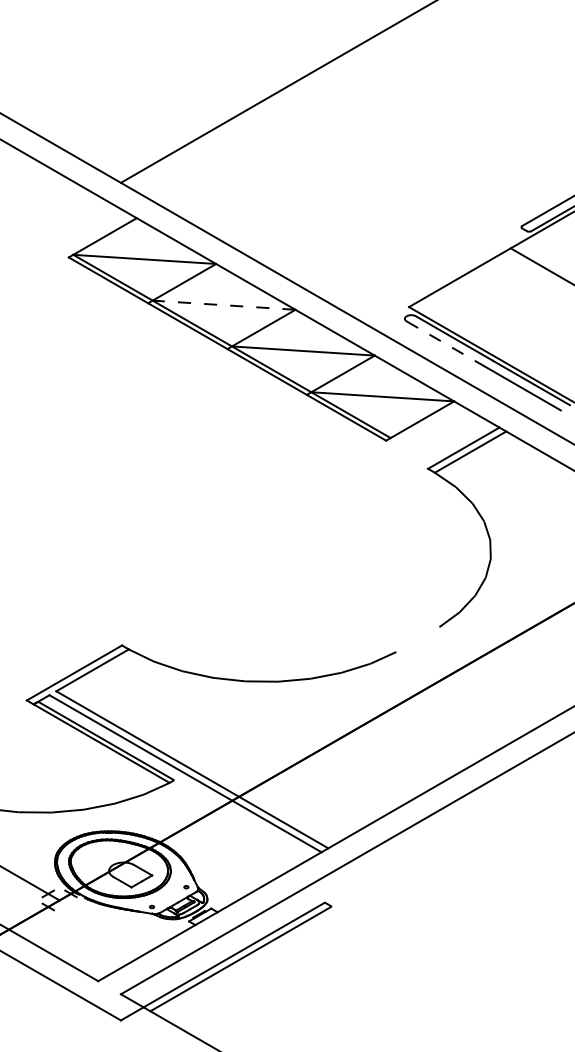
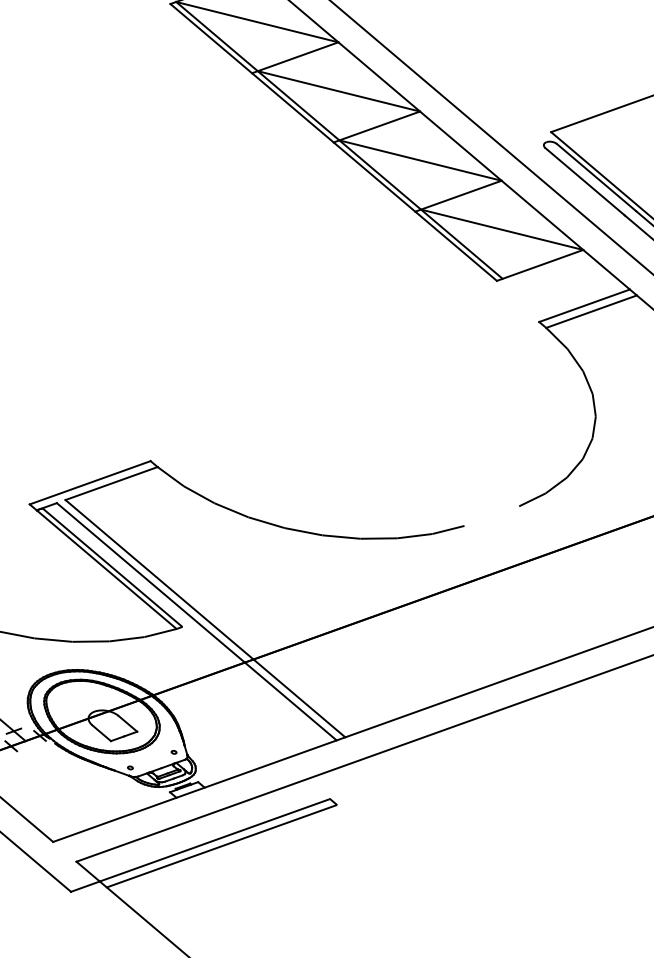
line: (224, 305) -> (339, 91), dashed -> solid
line: (445, 343) -> (585, 181), dashed -> solid

